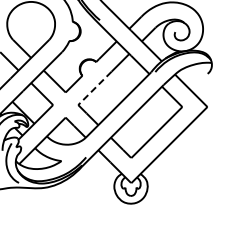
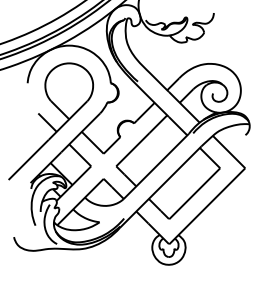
line: (94, 88) -> (132, 149), dashed -> solid

